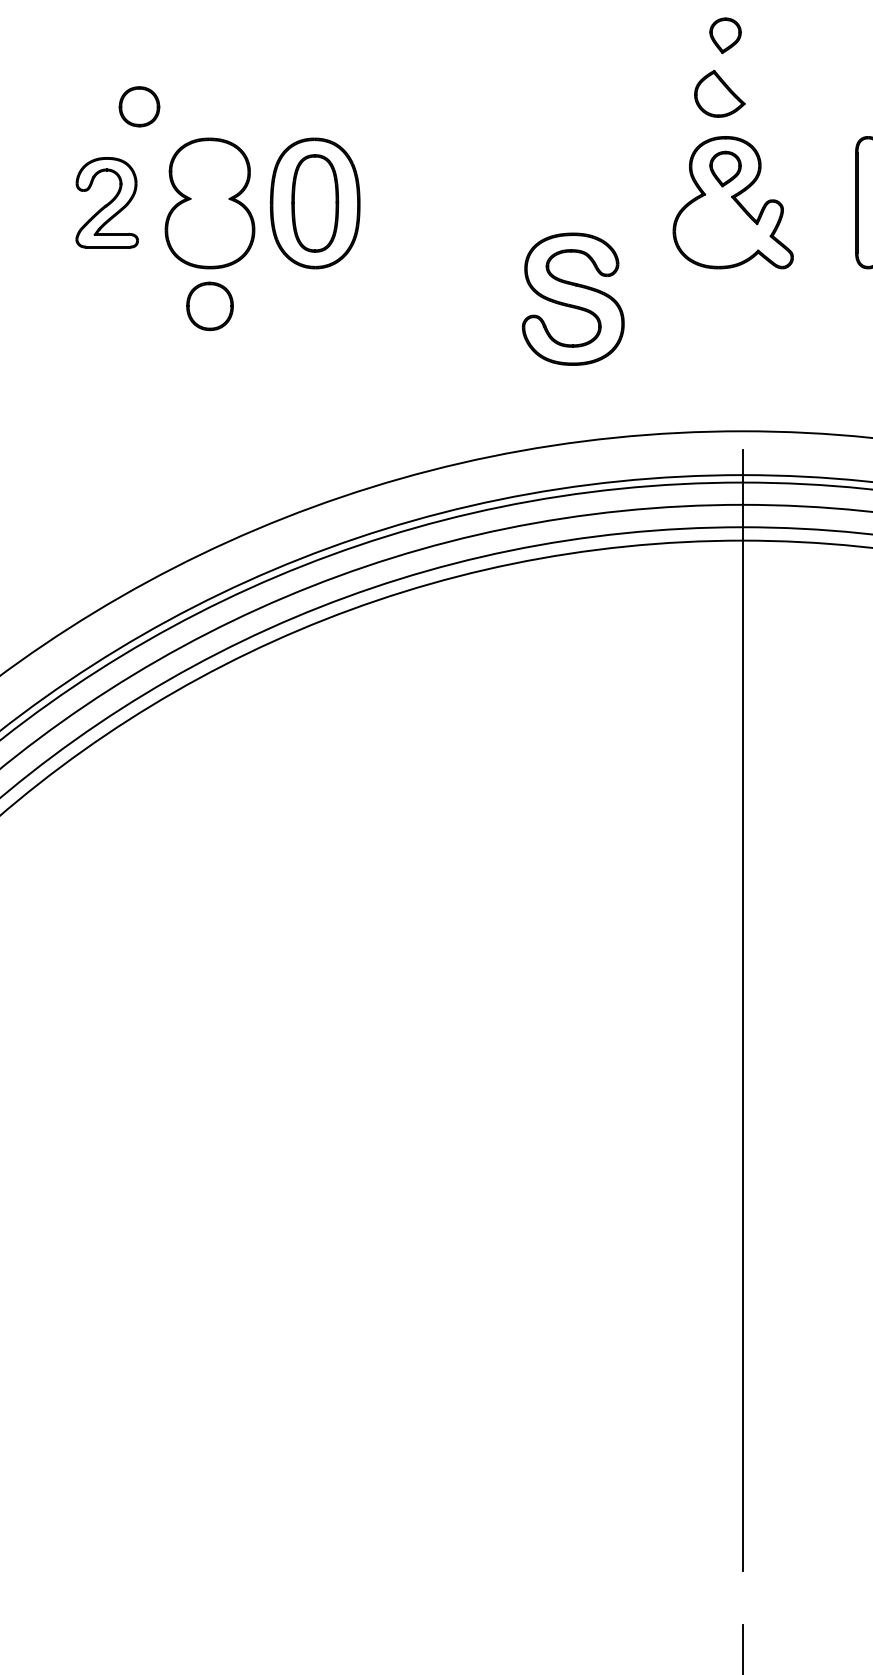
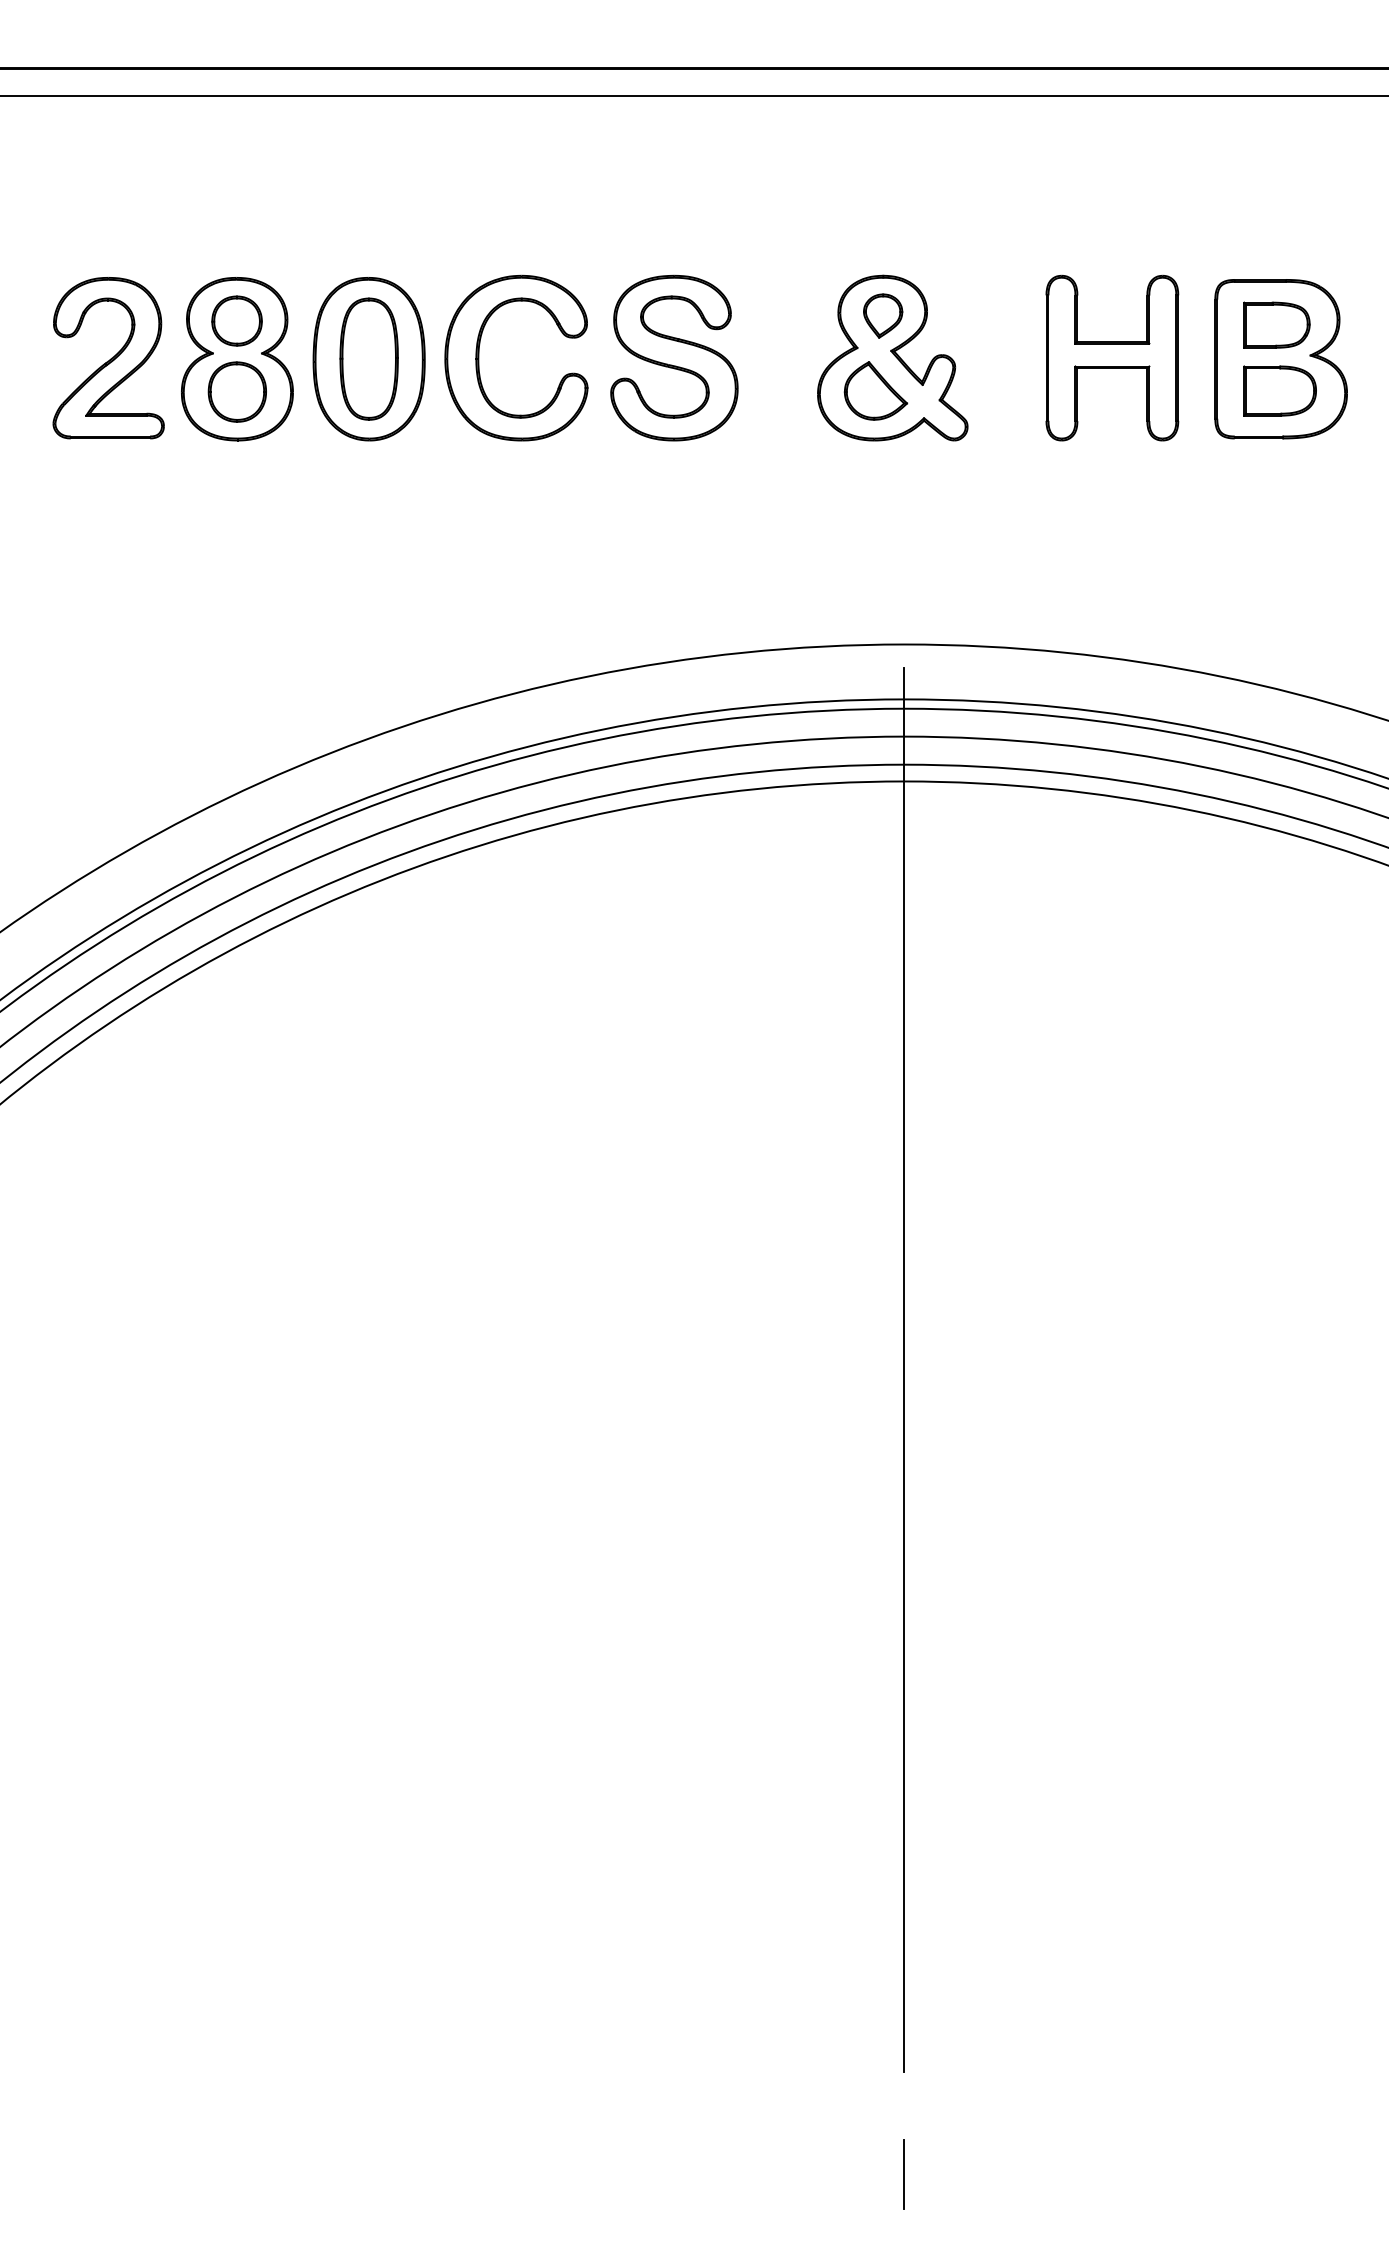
part: (725, 35) -> (883, 148), removed
part: (719, 93) -> (875, 390), moved
part: (139, 106) -> (236, 320), moved
part: (107, 202) -> (108, 358), size x1.43
part: (403, 202) -> (479, 357), added
part: (573, 298) -> (674, 357), moved
part: (209, 305) -> (236, 391), moved

